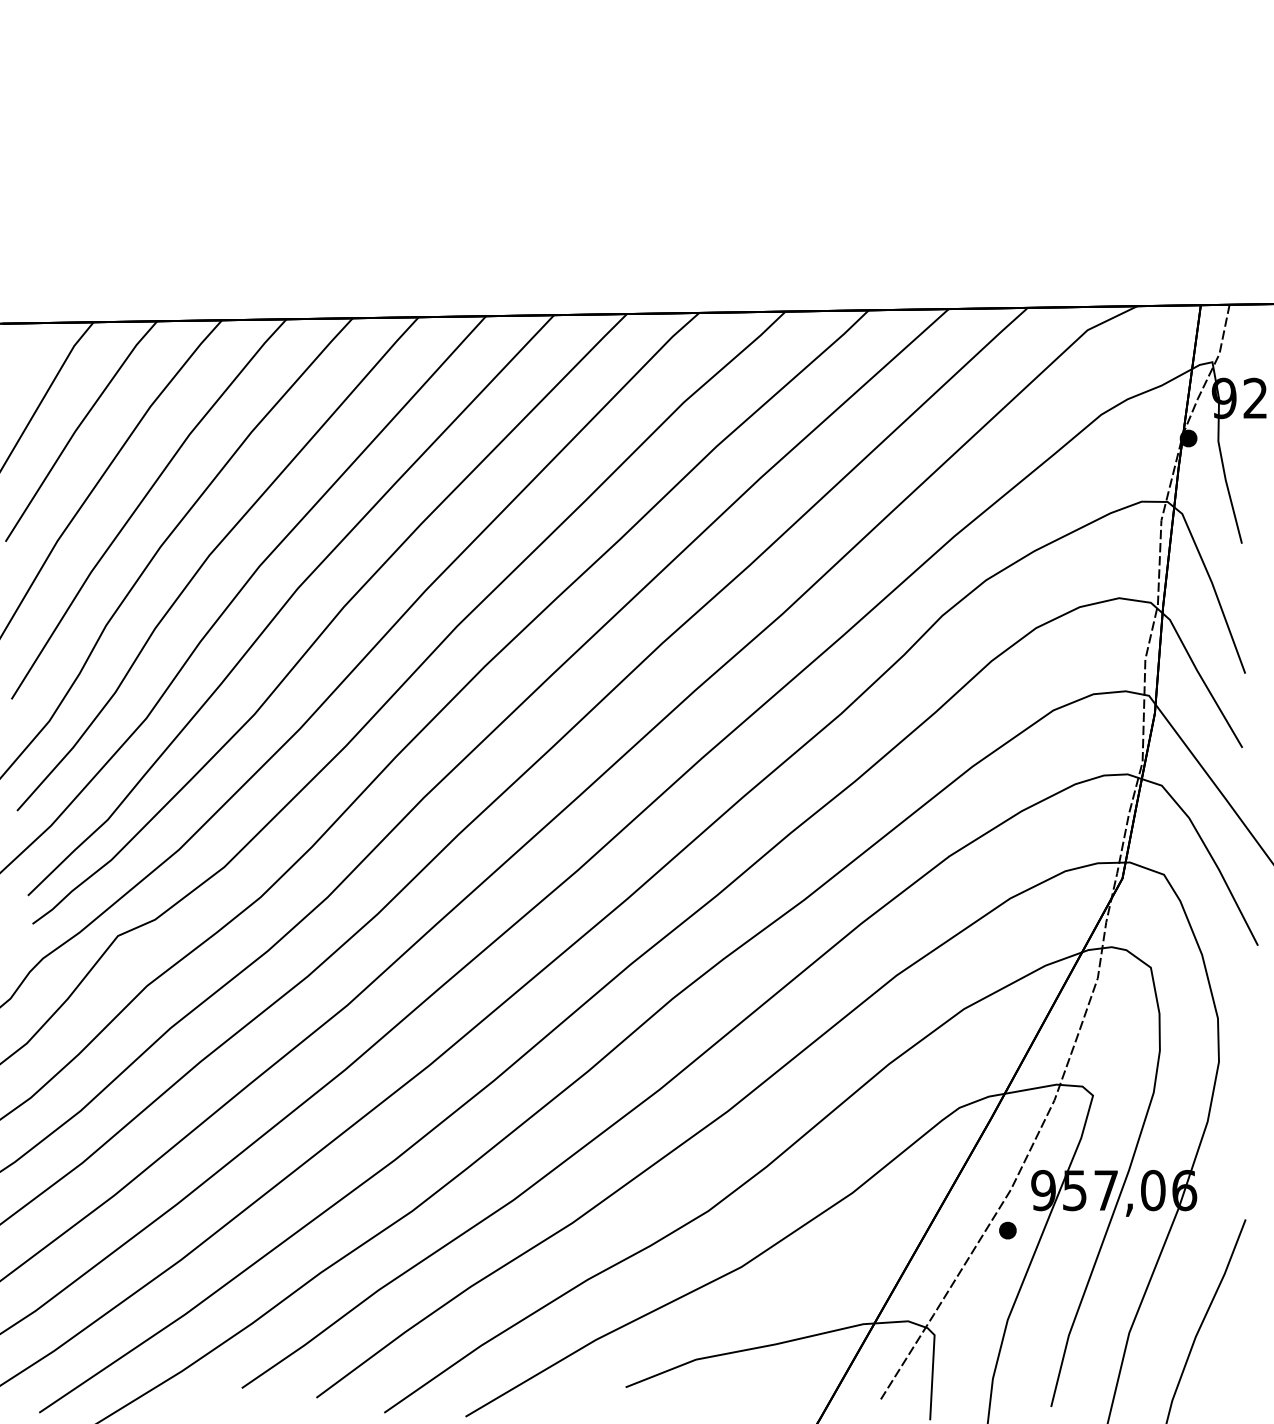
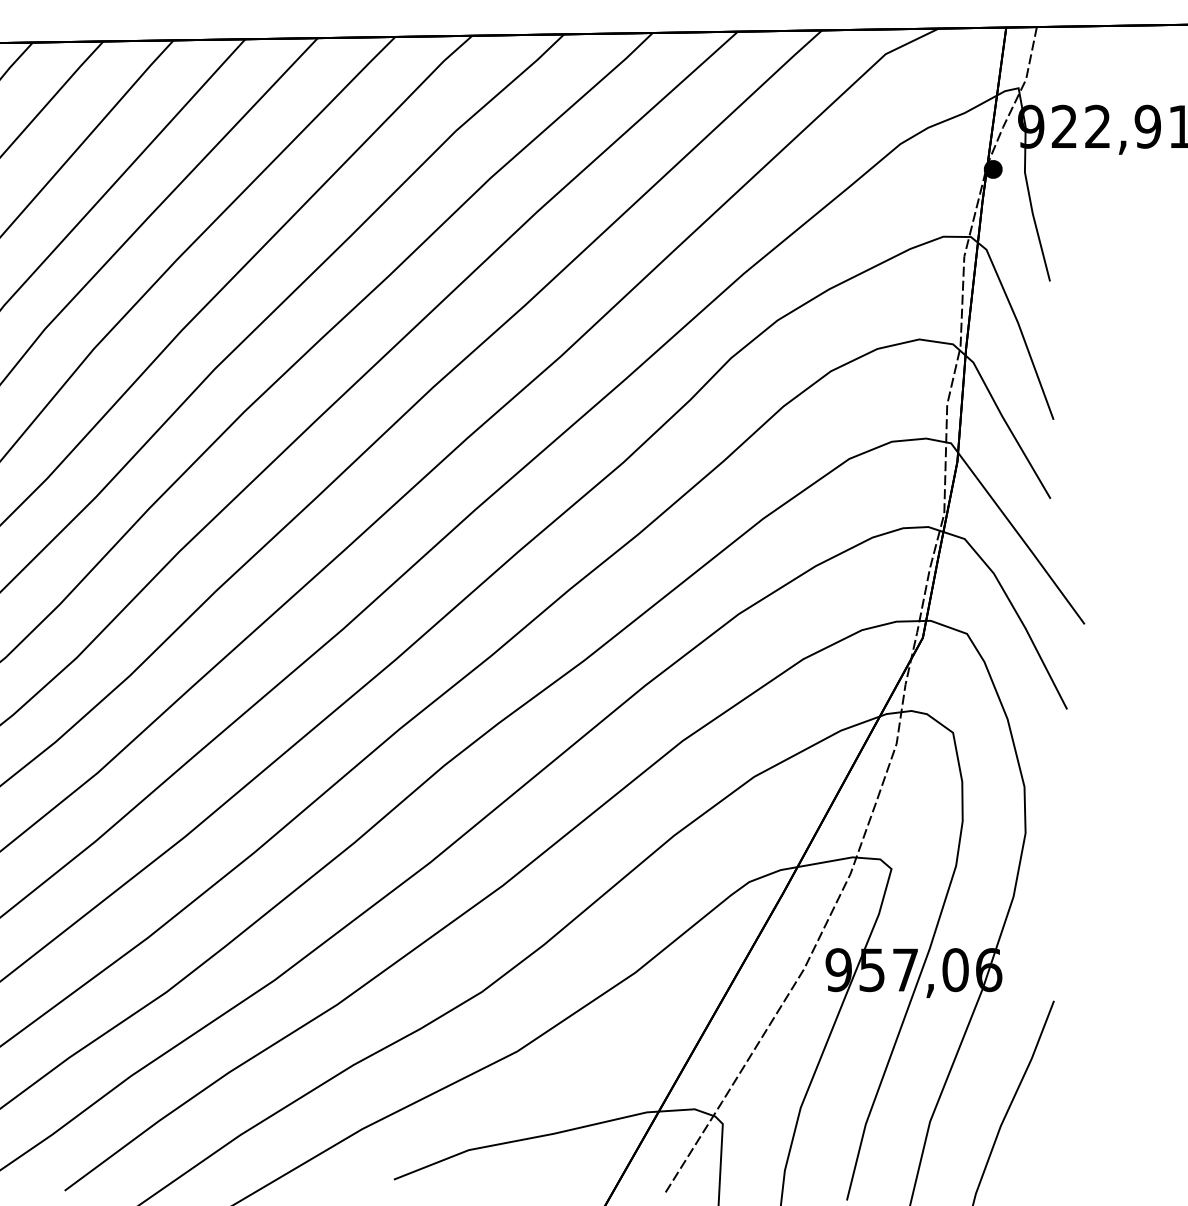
part: (1007, 1230) -> (800, 1012), removed

